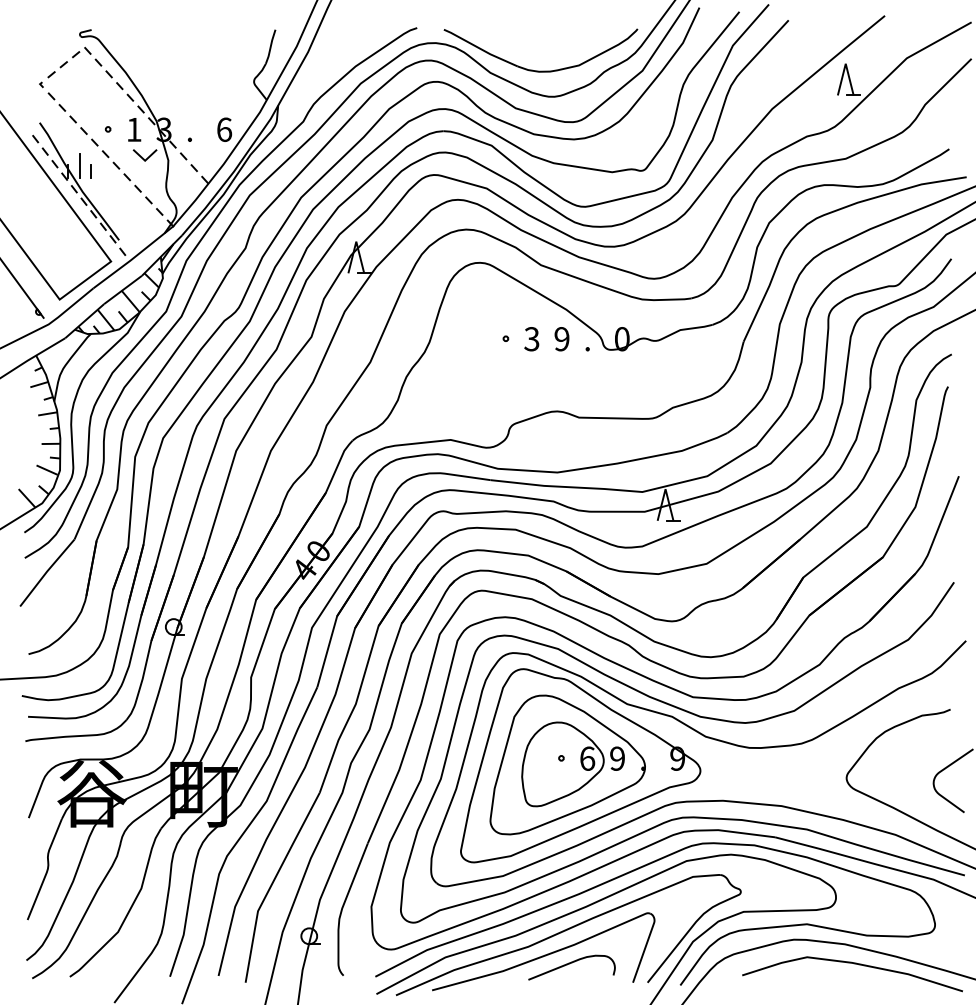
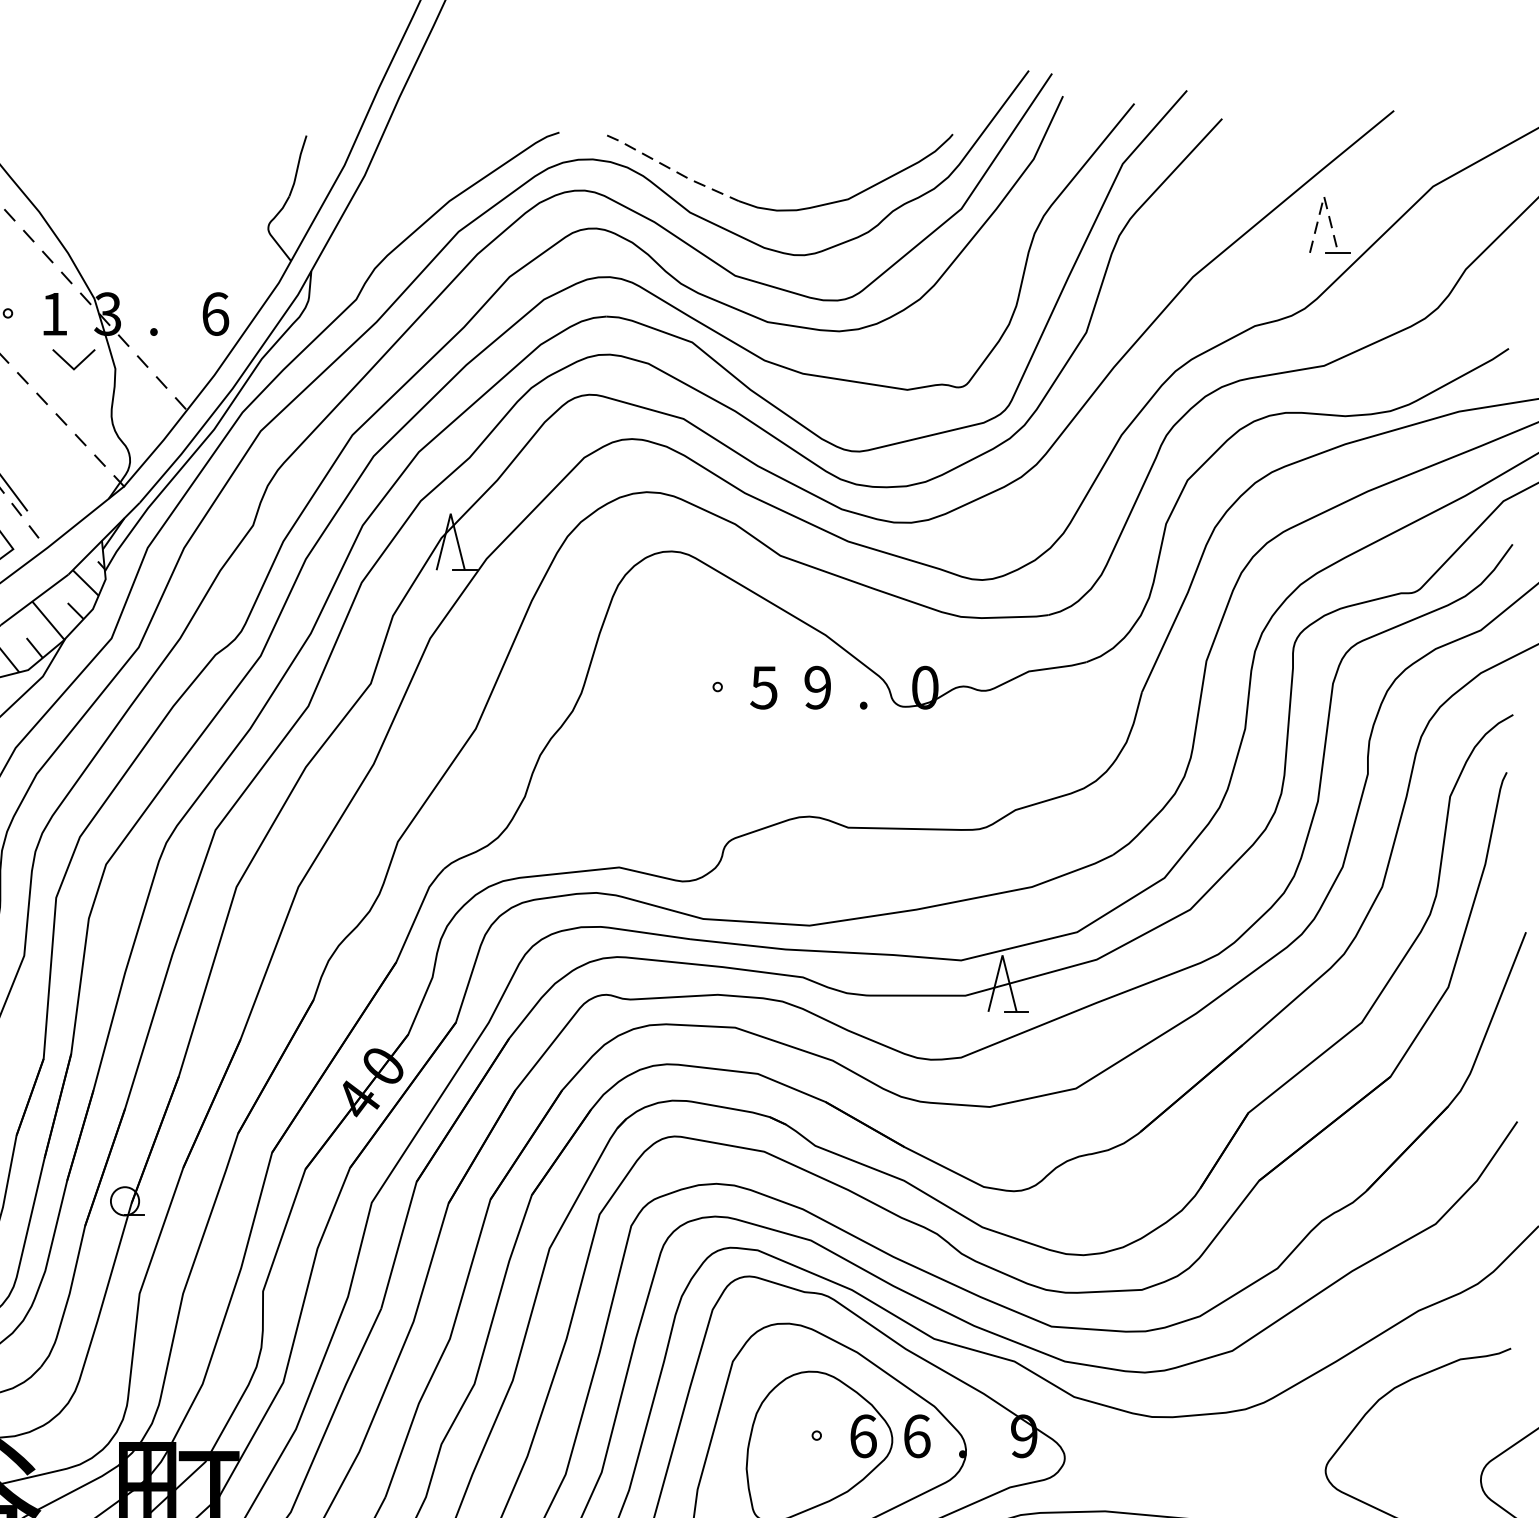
line: (480, 49) -> (672, 170), solid -> dashed
line: (845, 63) -> (1323, 195), solid -> dashed
text: (531, 338) -> (763, 686), 3 -> 5
text: (617, 758) -> (916, 1435), 9 -> 6

